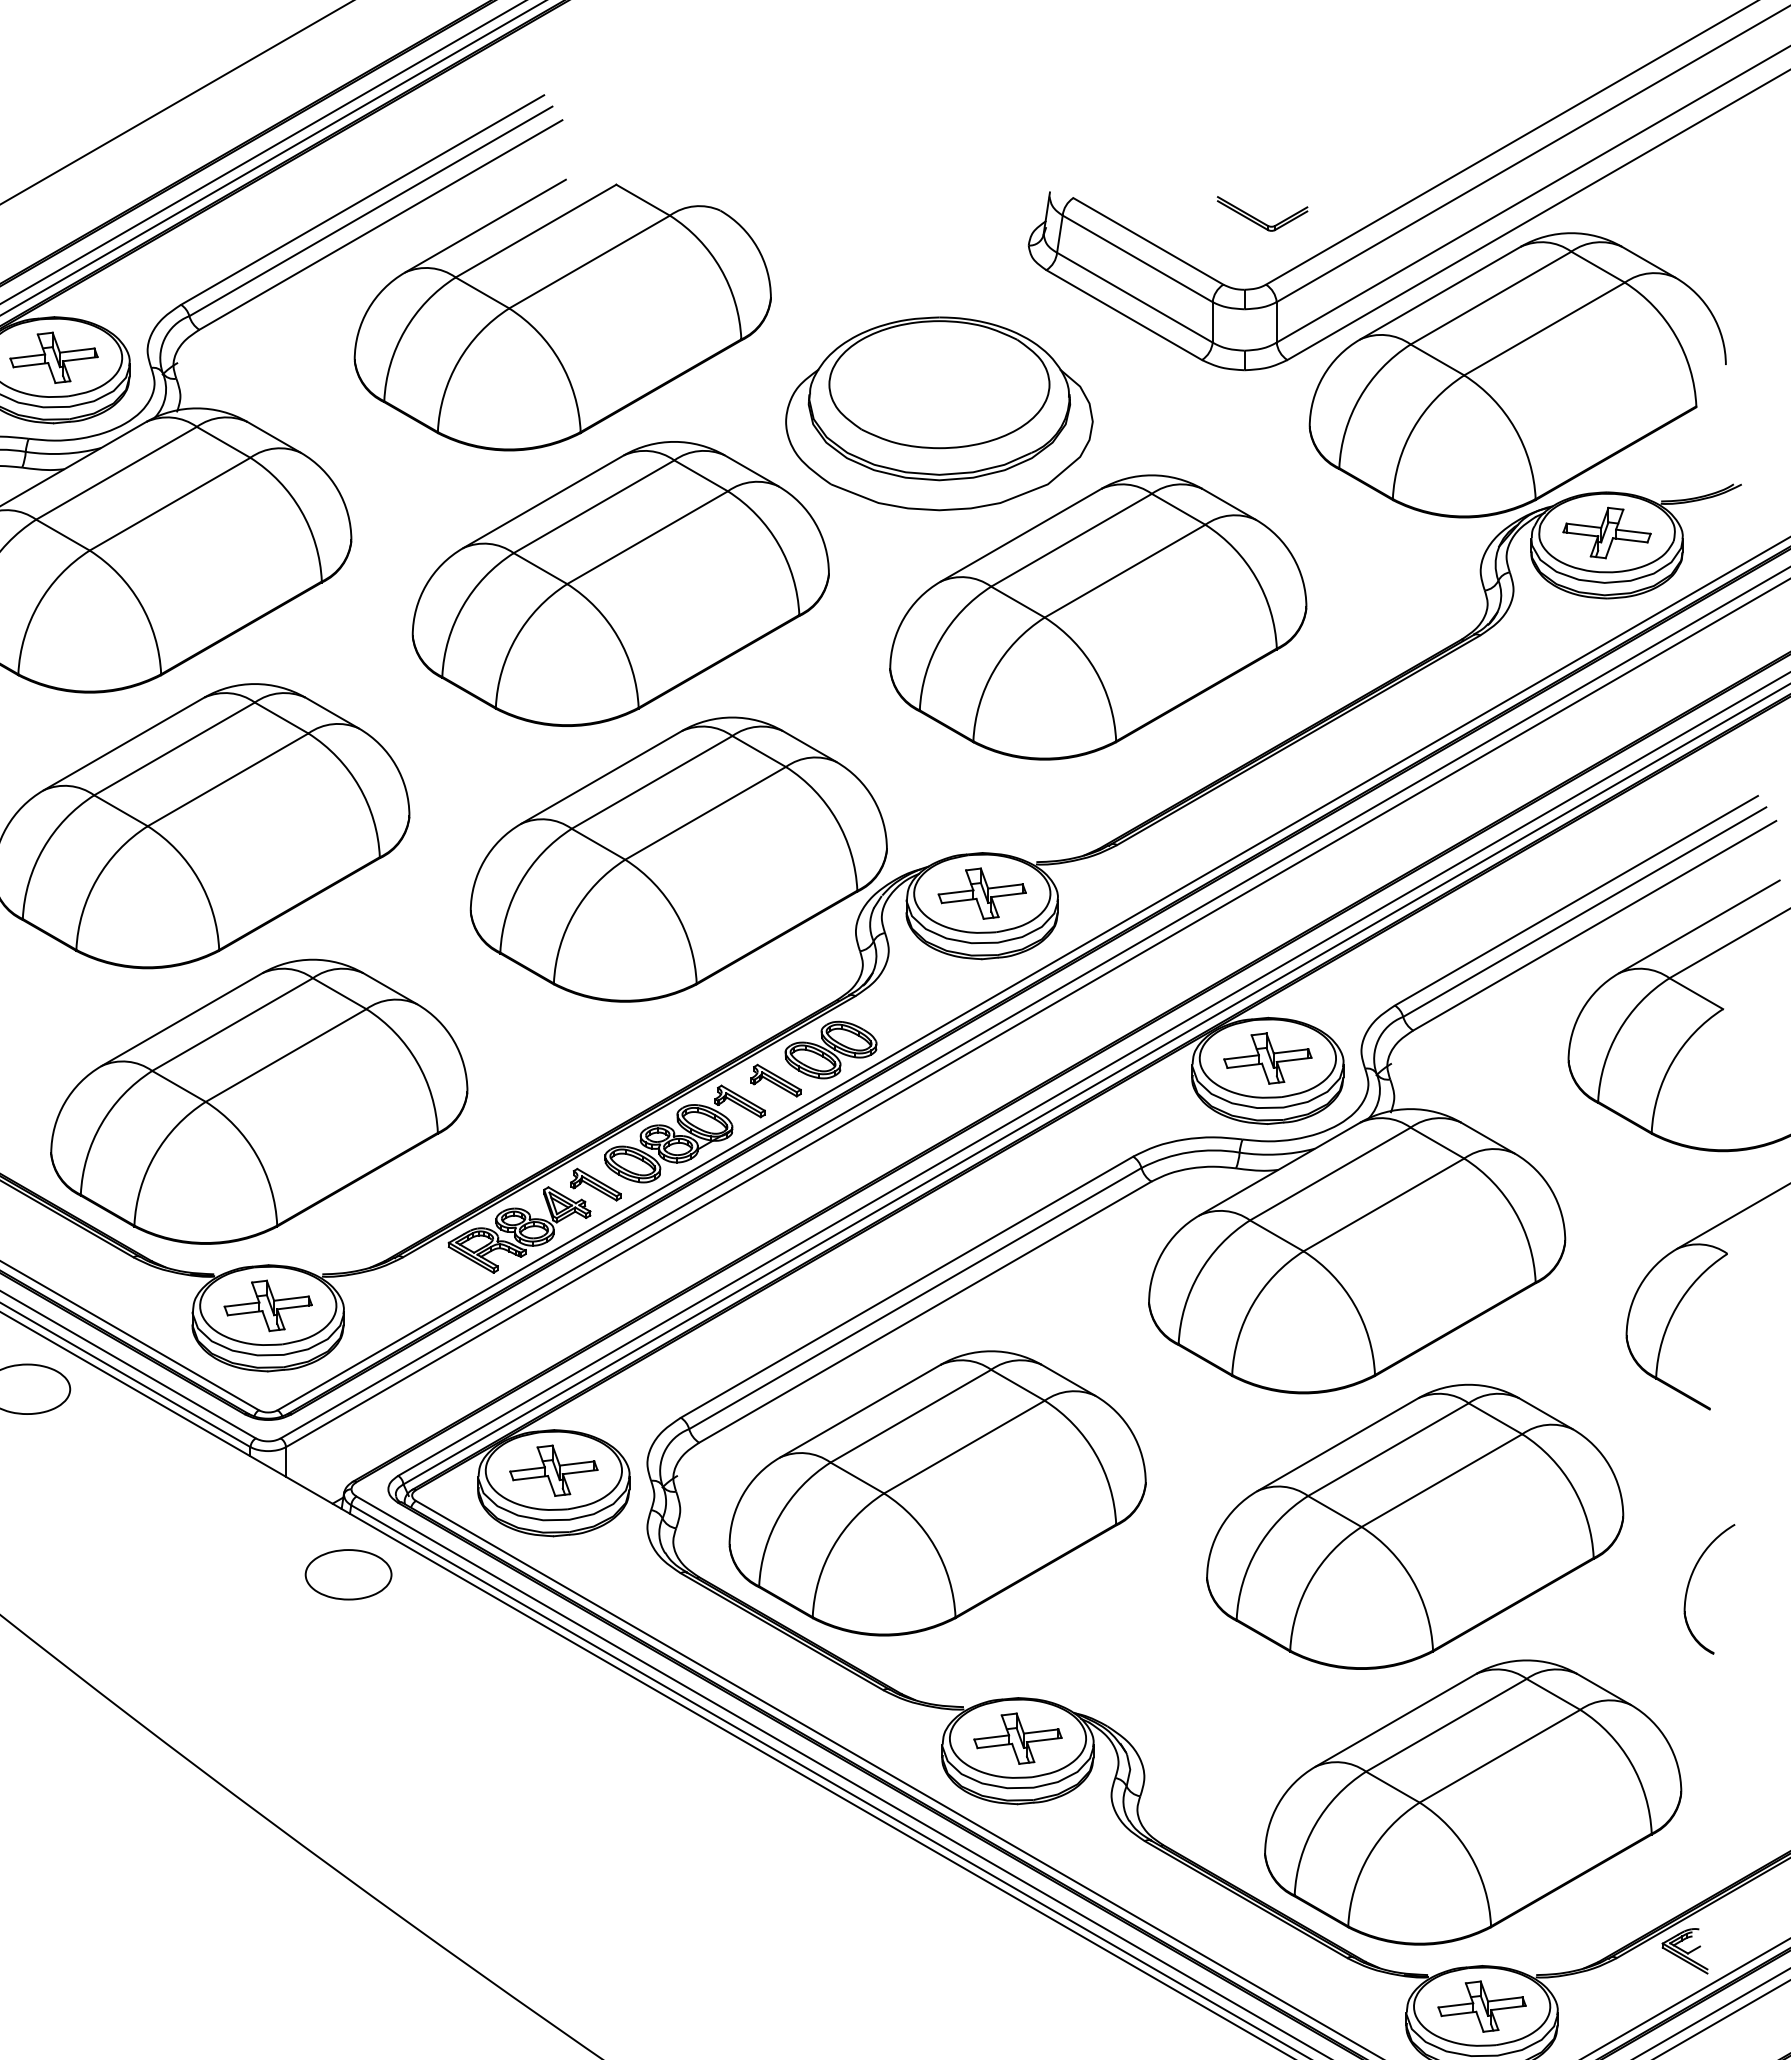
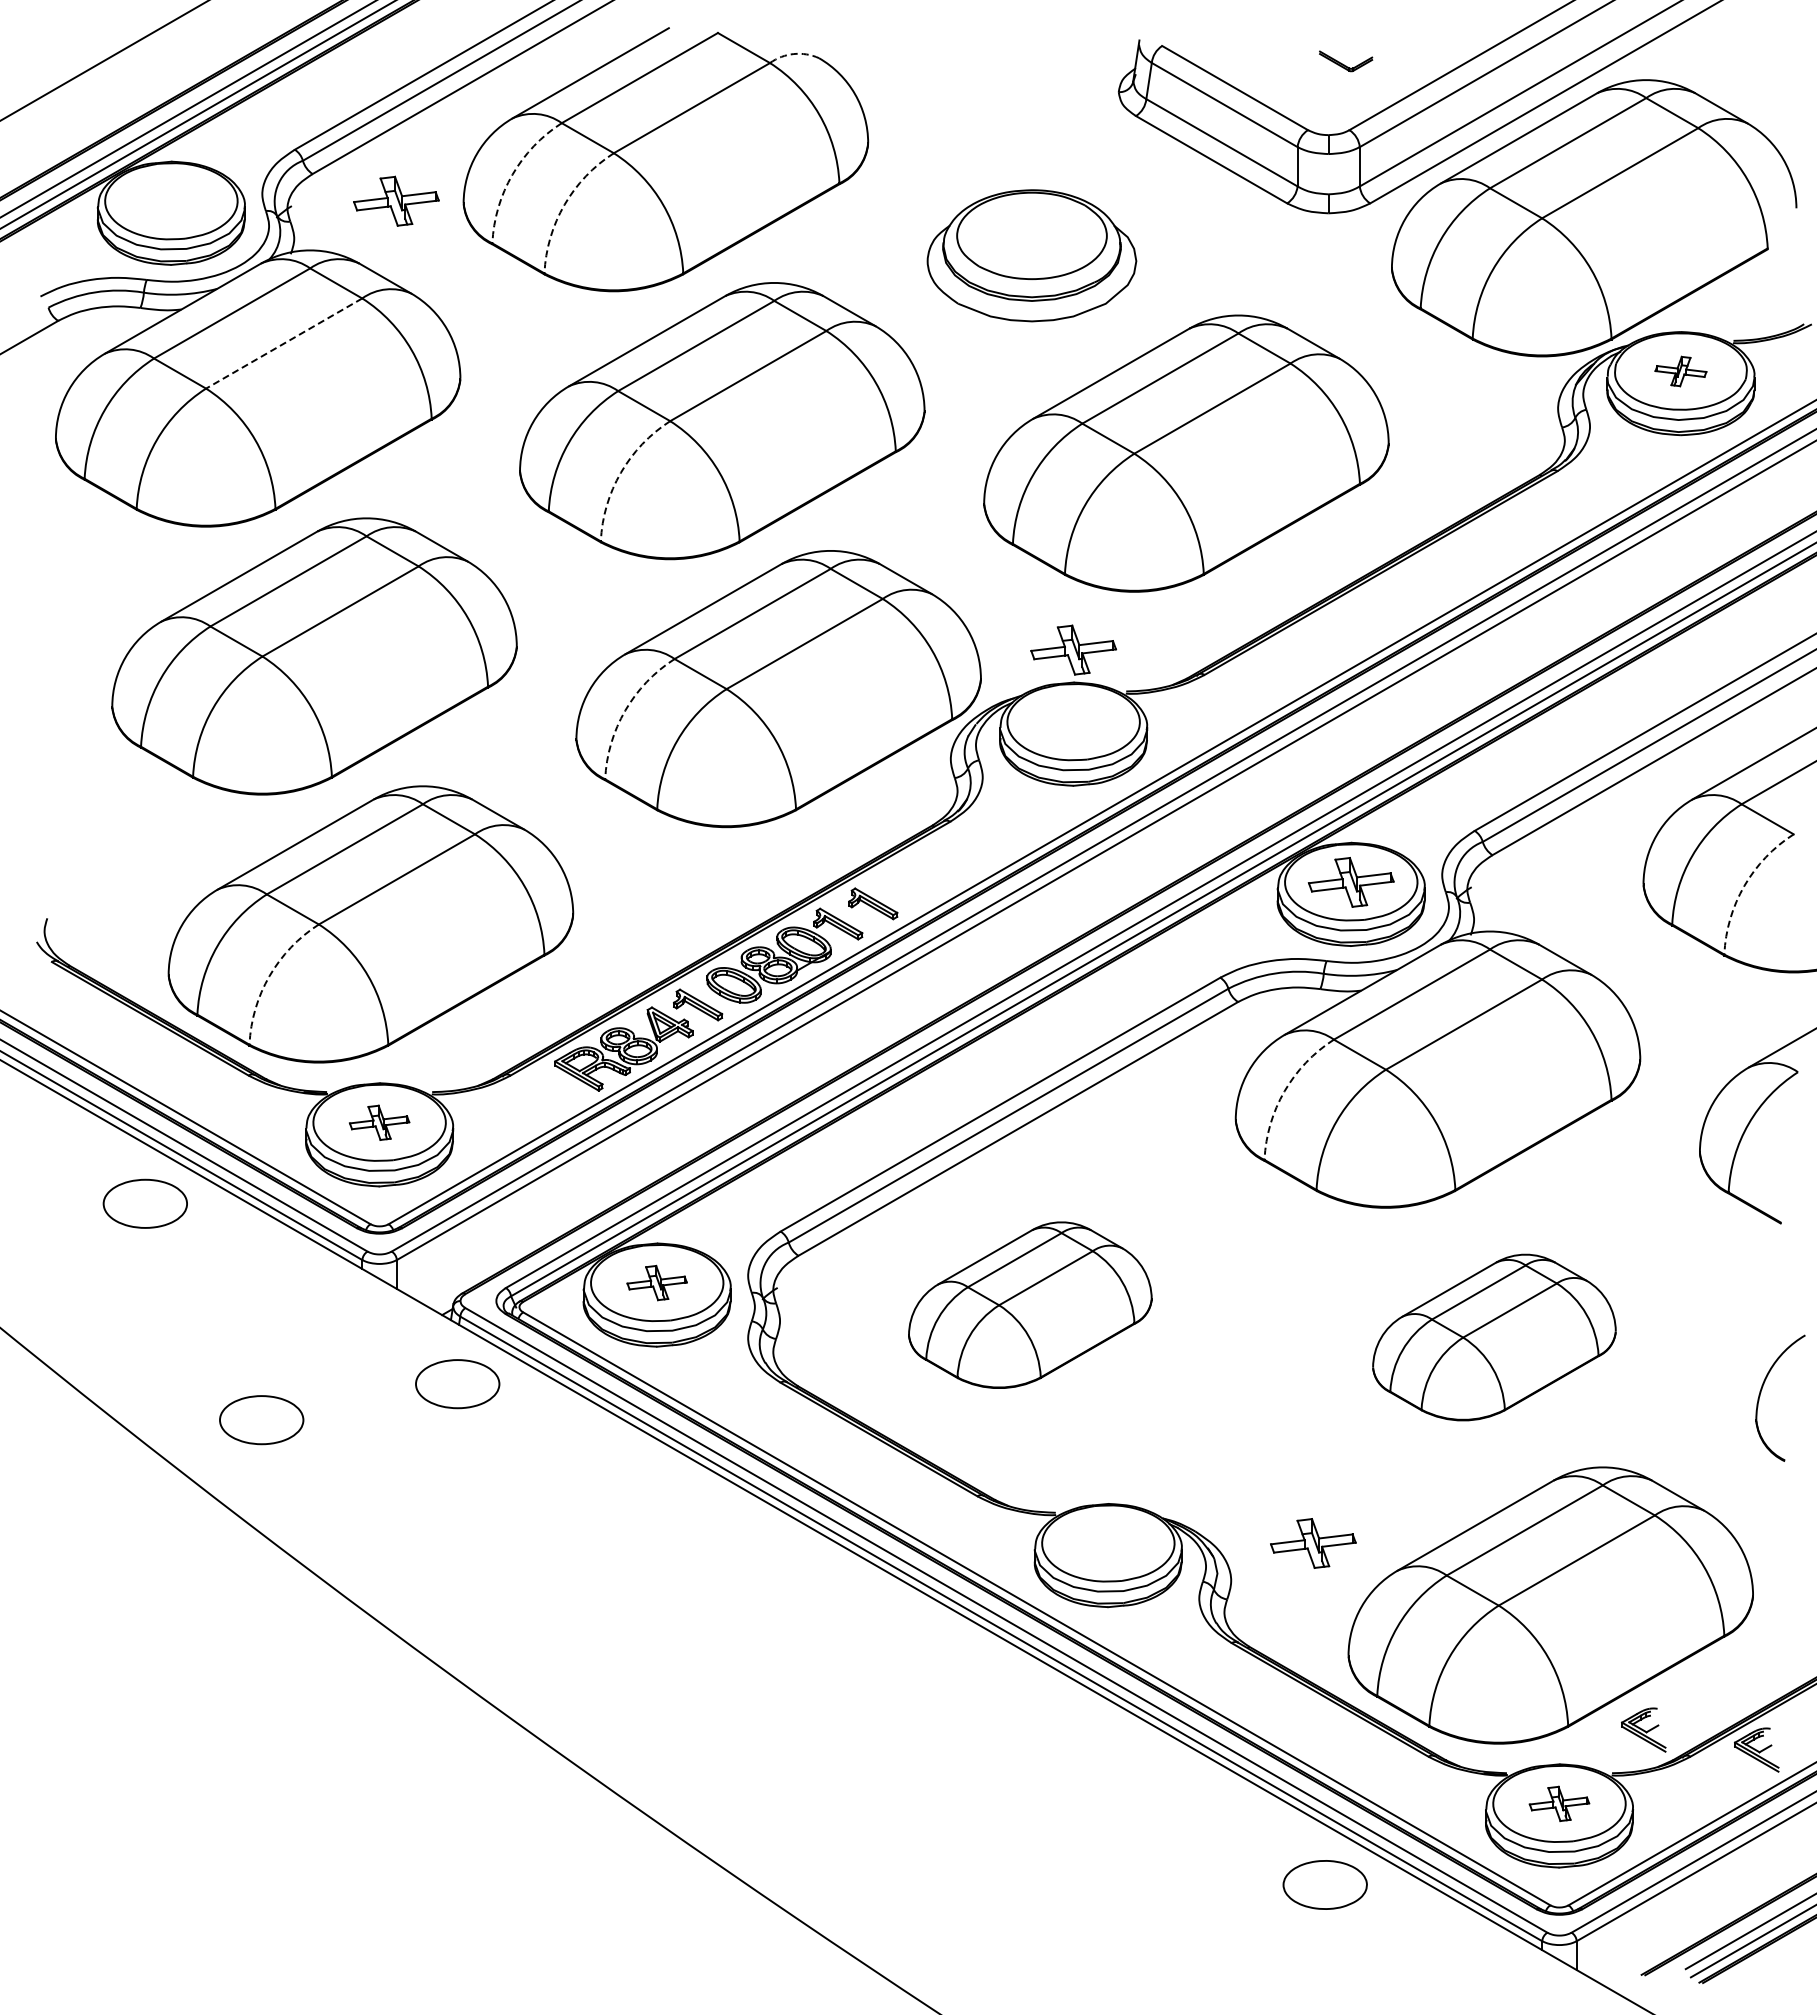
arc: (694, 206) -> (793, 54), solid -> dashed
part: (1261, 214) -> (1345, 61), size x0.6
arc: (404, 330) -> (512, 174), solid -> dashed
part: (54, 357) -> (396, 200), moved
arc: (458, 361) -> (564, 204), solid -> dashed
part: (938, 413) -> (1031, 255), size x0.7
line: (169, 504) -> (283, 343), solid -> dashed
part: (1606, 532) -> (1680, 371), size x0.6
arc: (516, 636) -> (620, 472), solid -> dashed
arc: (521, 881) -> (625, 710), solid -> dashed
part: (982, 893) -> (1073, 649), moved
part: (830, 1049) -> (926, 873), removed
arc: (1672, 1061) -> (1744, 885), solid -> dashed
arc: (154, 1155) -> (269, 976), solid -> dashed
arc: (1199, 1273) -> (1284, 1091), solid -> dashed
part: (268, 1305) -> (379, 1122), size x0.7
part: (553, 1470) -> (656, 1282), size x0.7
part: (937, 1493) -> (1030, 1305), size x0.6
part: (1415, 1526) -> (1494, 1337), size x0.6
part: (146, 1612) -> (261, 1420), added
part: (1018, 1738) -> (1313, 1543), moved
part: (1568, 1930) -> (1643, 1729), added
part: (1482, 2006) -> (1559, 1803), size x0.7

